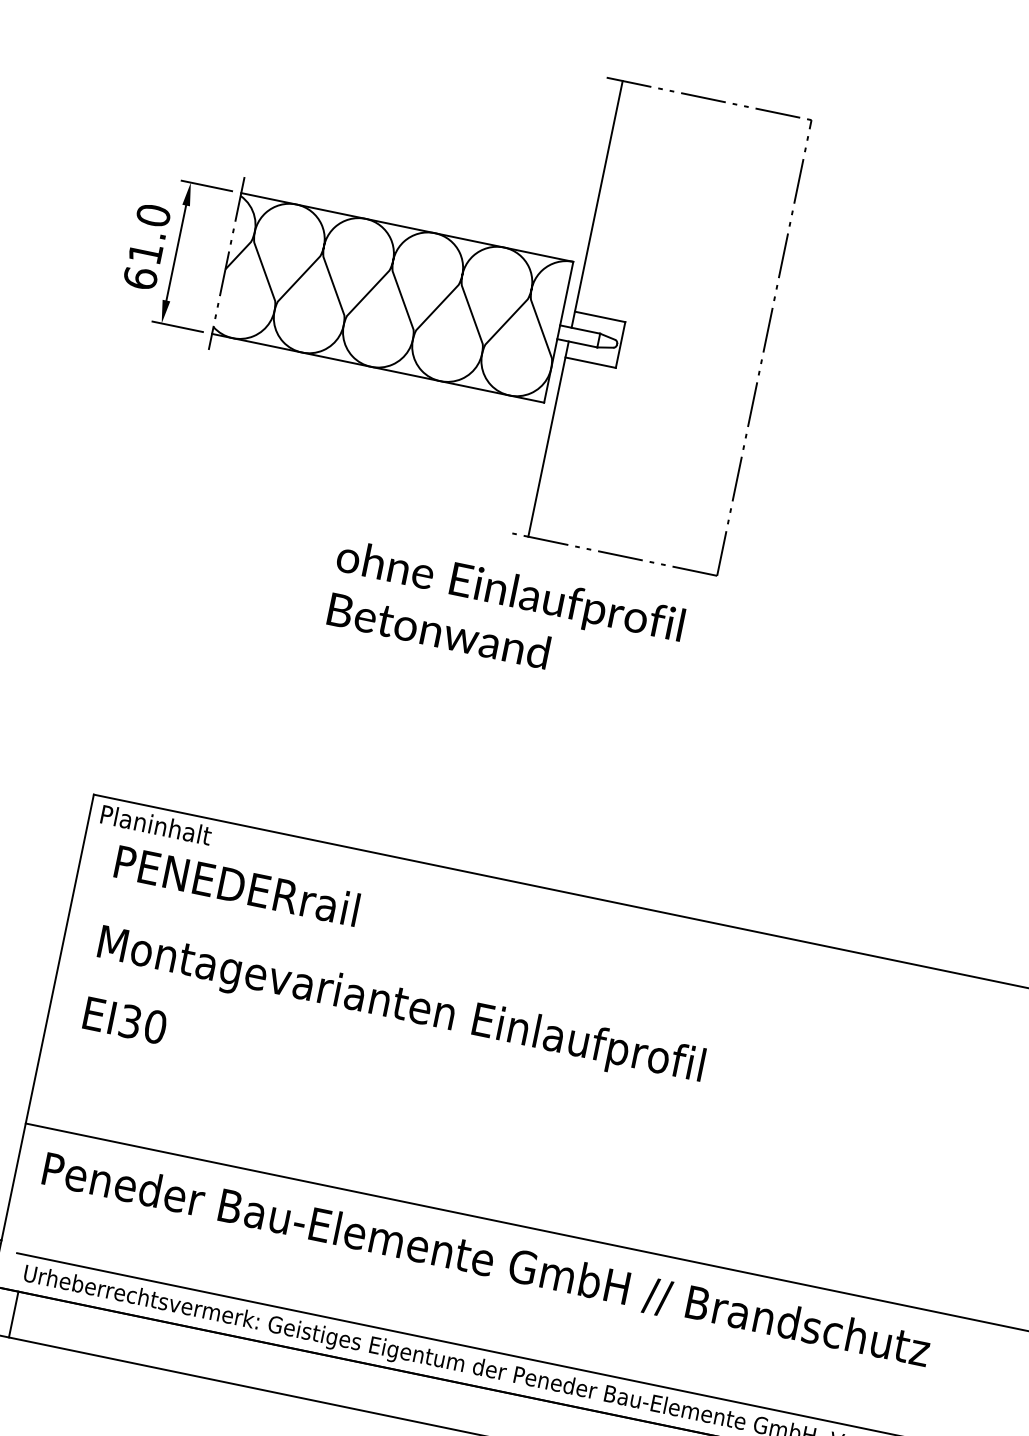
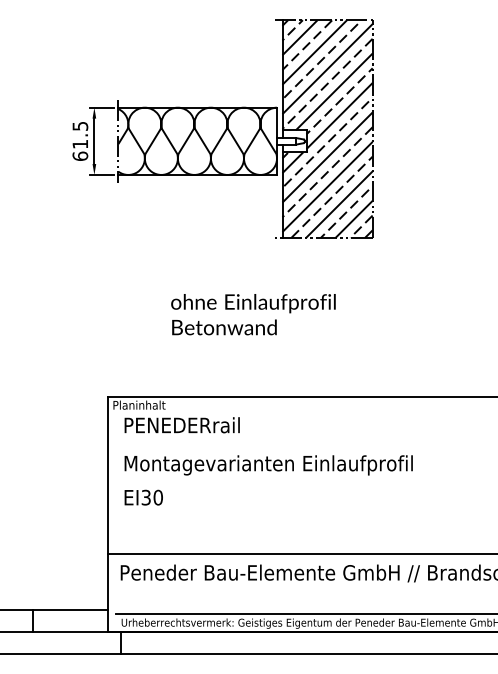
text: (154, 213) -> (80, 125), 61.0 -> 61.5
hatch: (669, 327) -> (327, 128), added
text: (505, 616) -> (253, 314), moved

